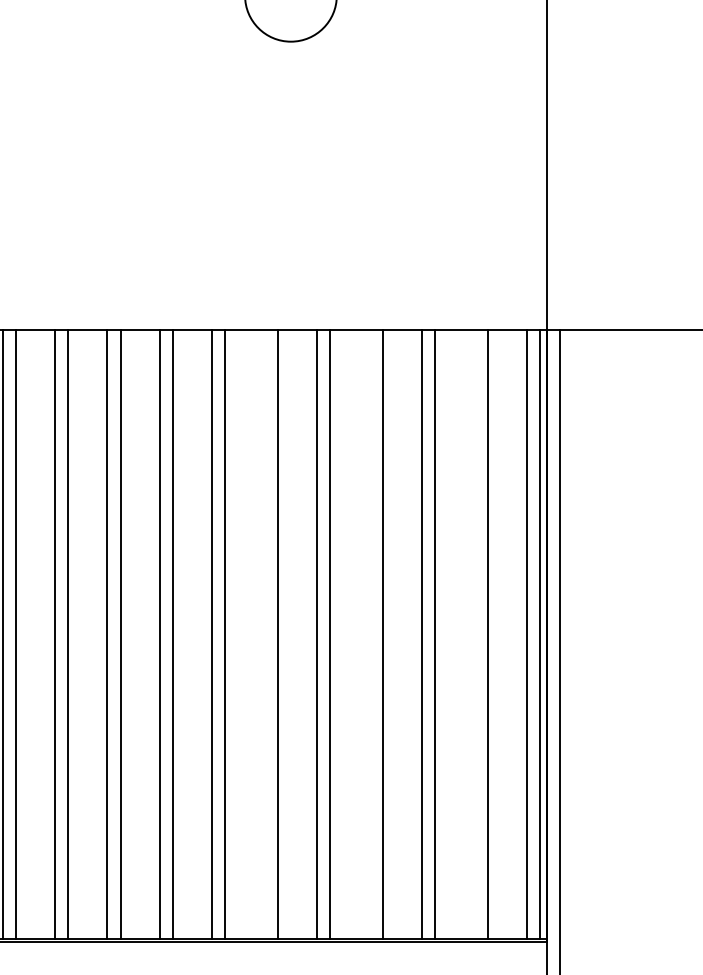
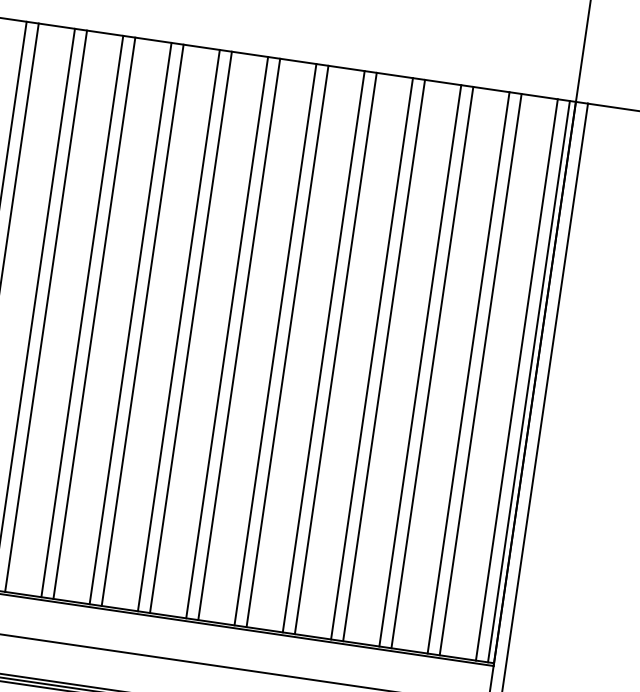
line: (264, 634) -> (275, 344), added
line: (369, 634) -> (371, 358), added
line: (474, 634) -> (468, 372), added

